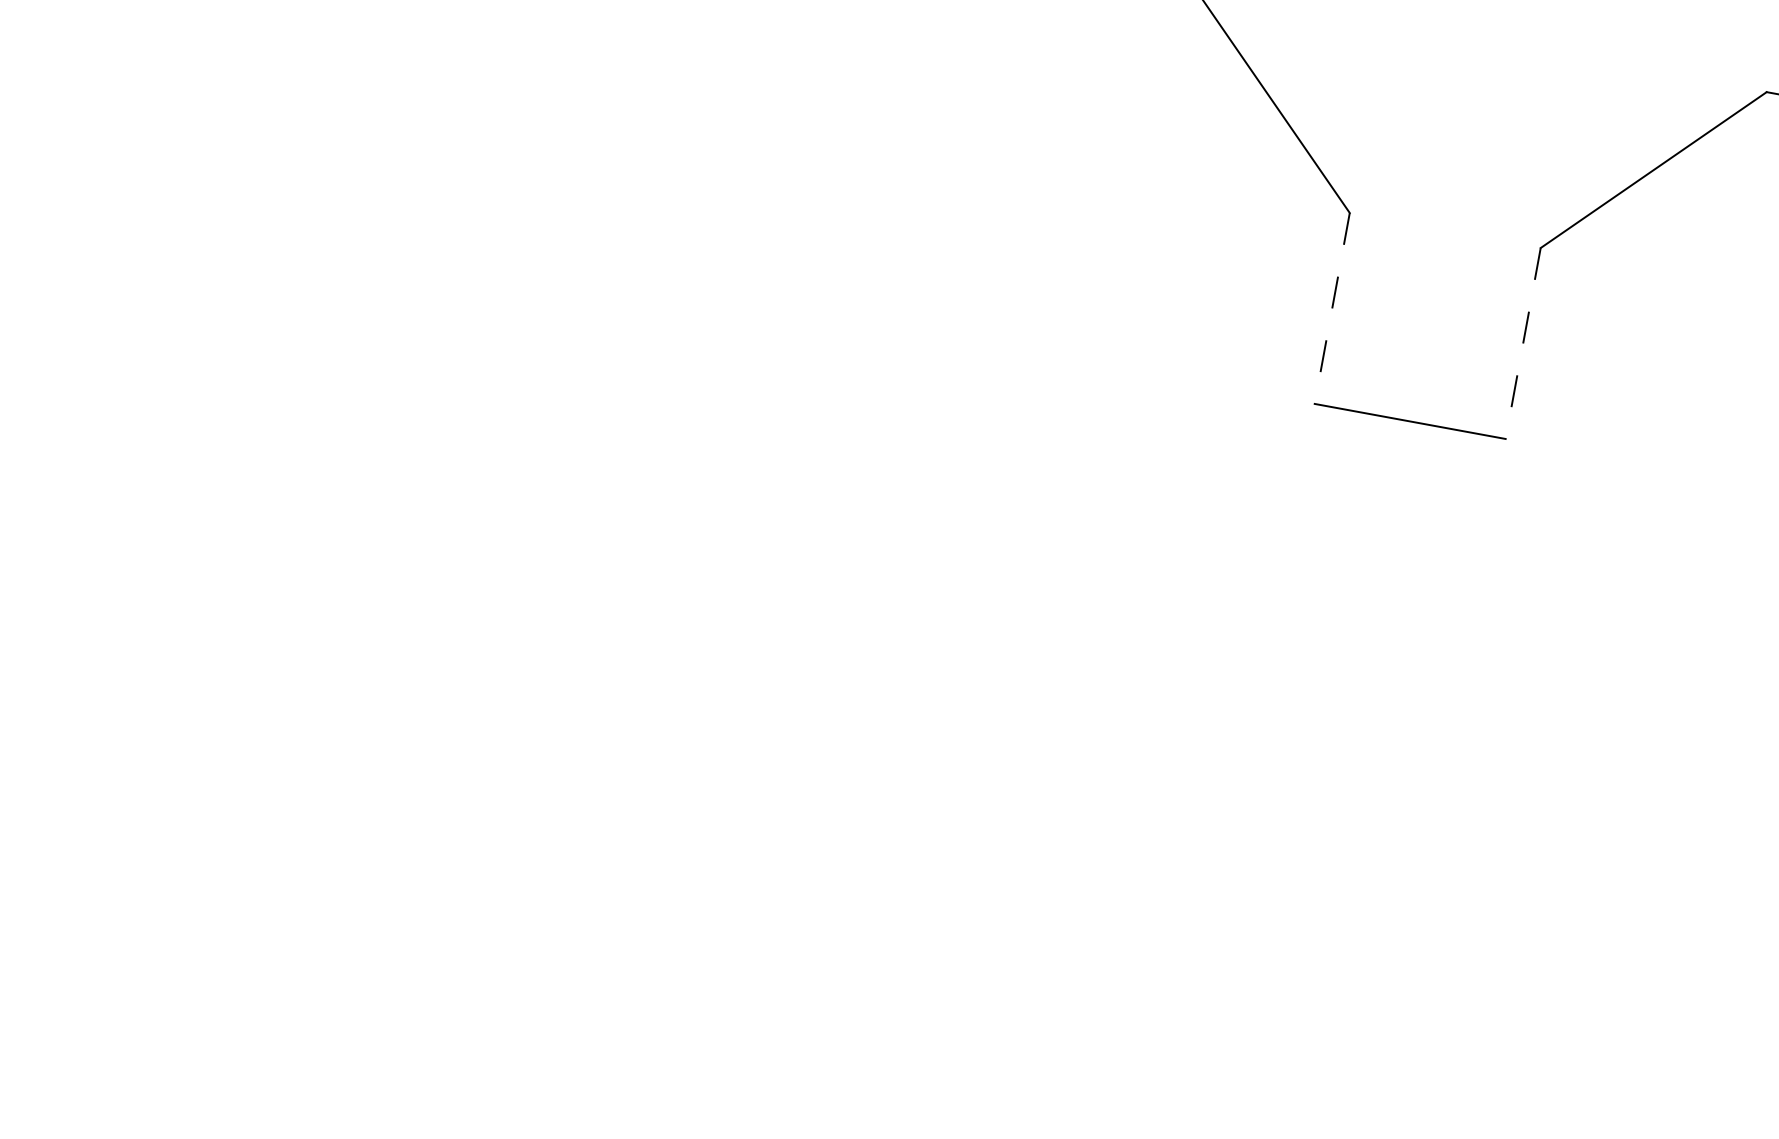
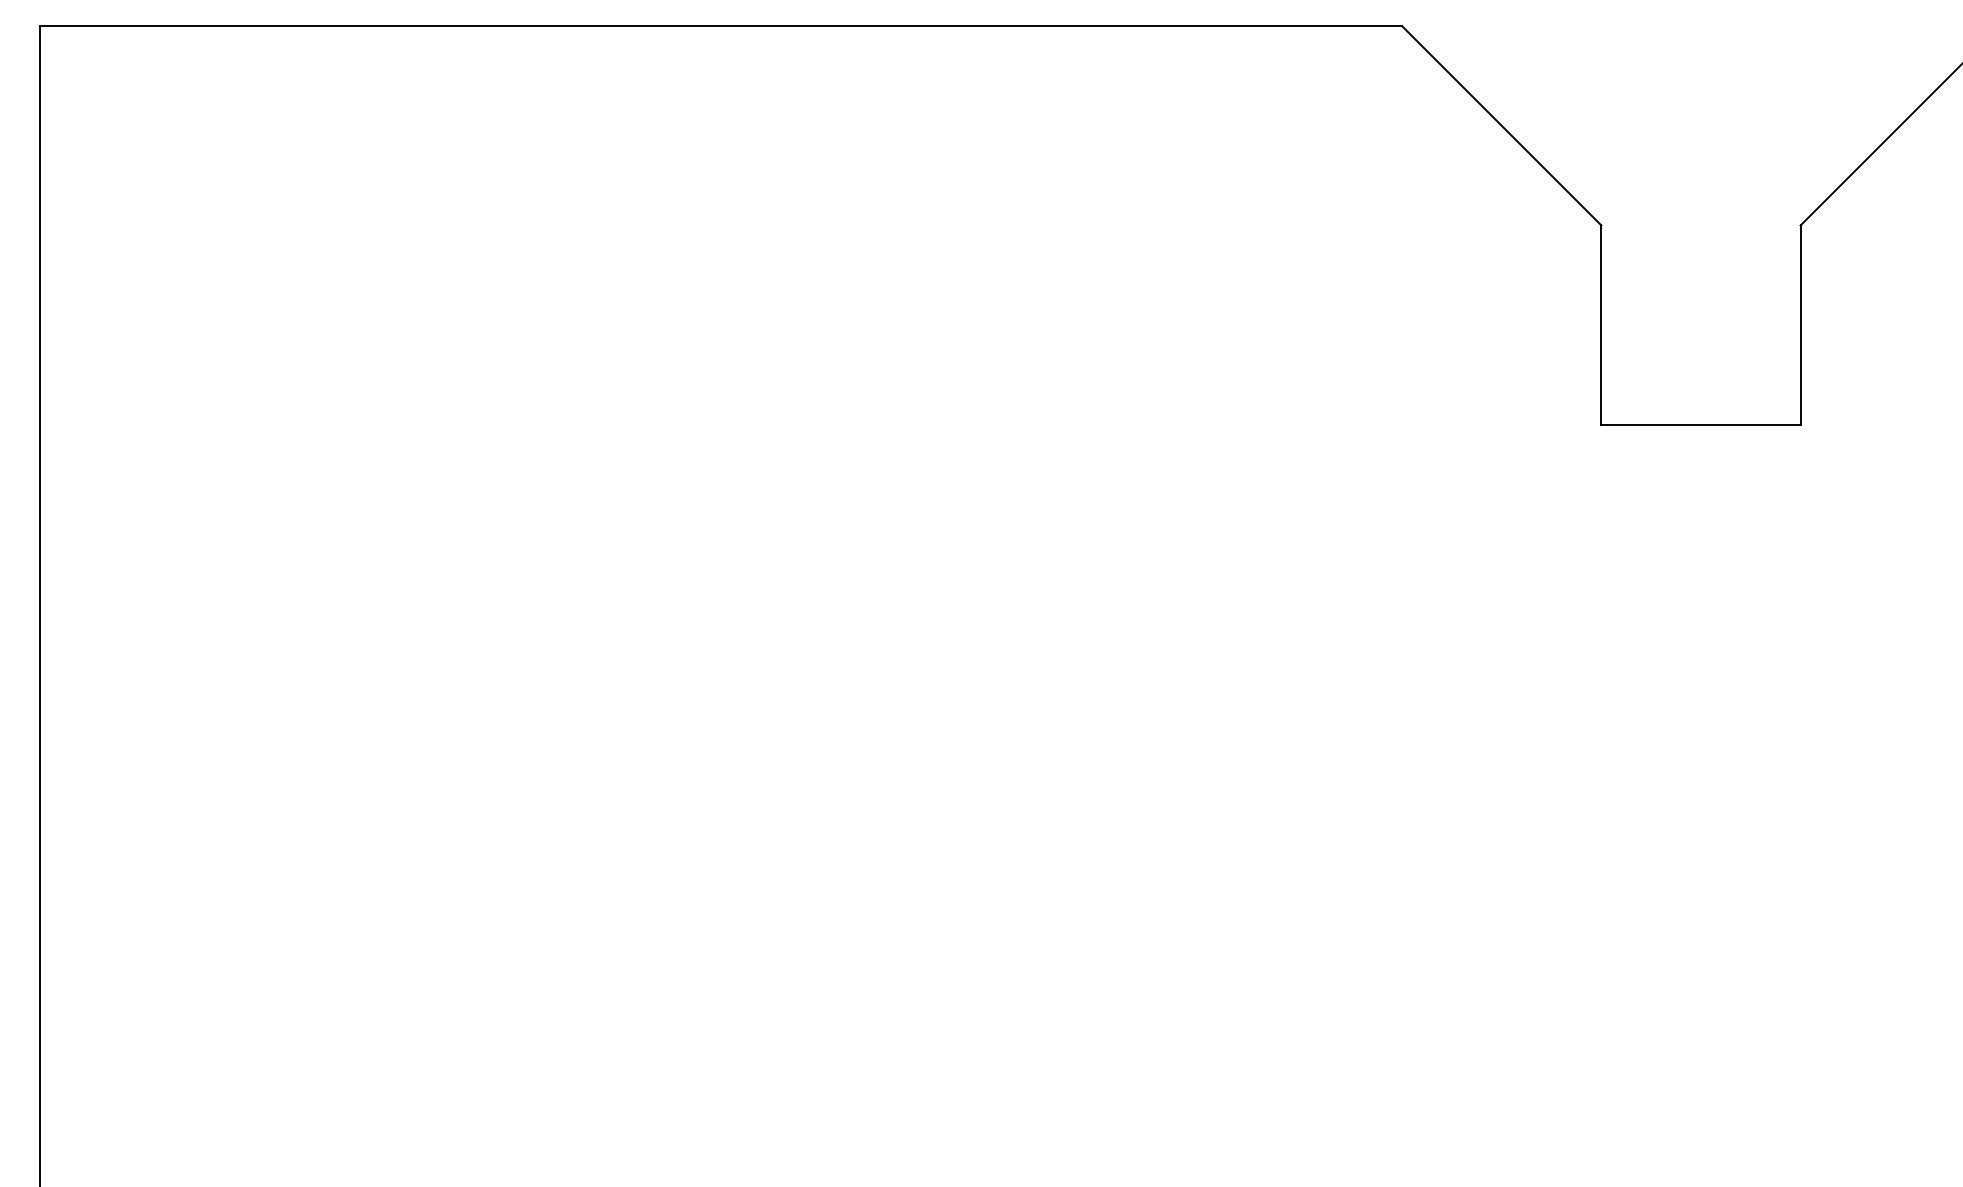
line: (1332, 308) -> (1601, 325), dashed -> solid
line: (1522, 343) -> (1800, 325), dashed -> solid

